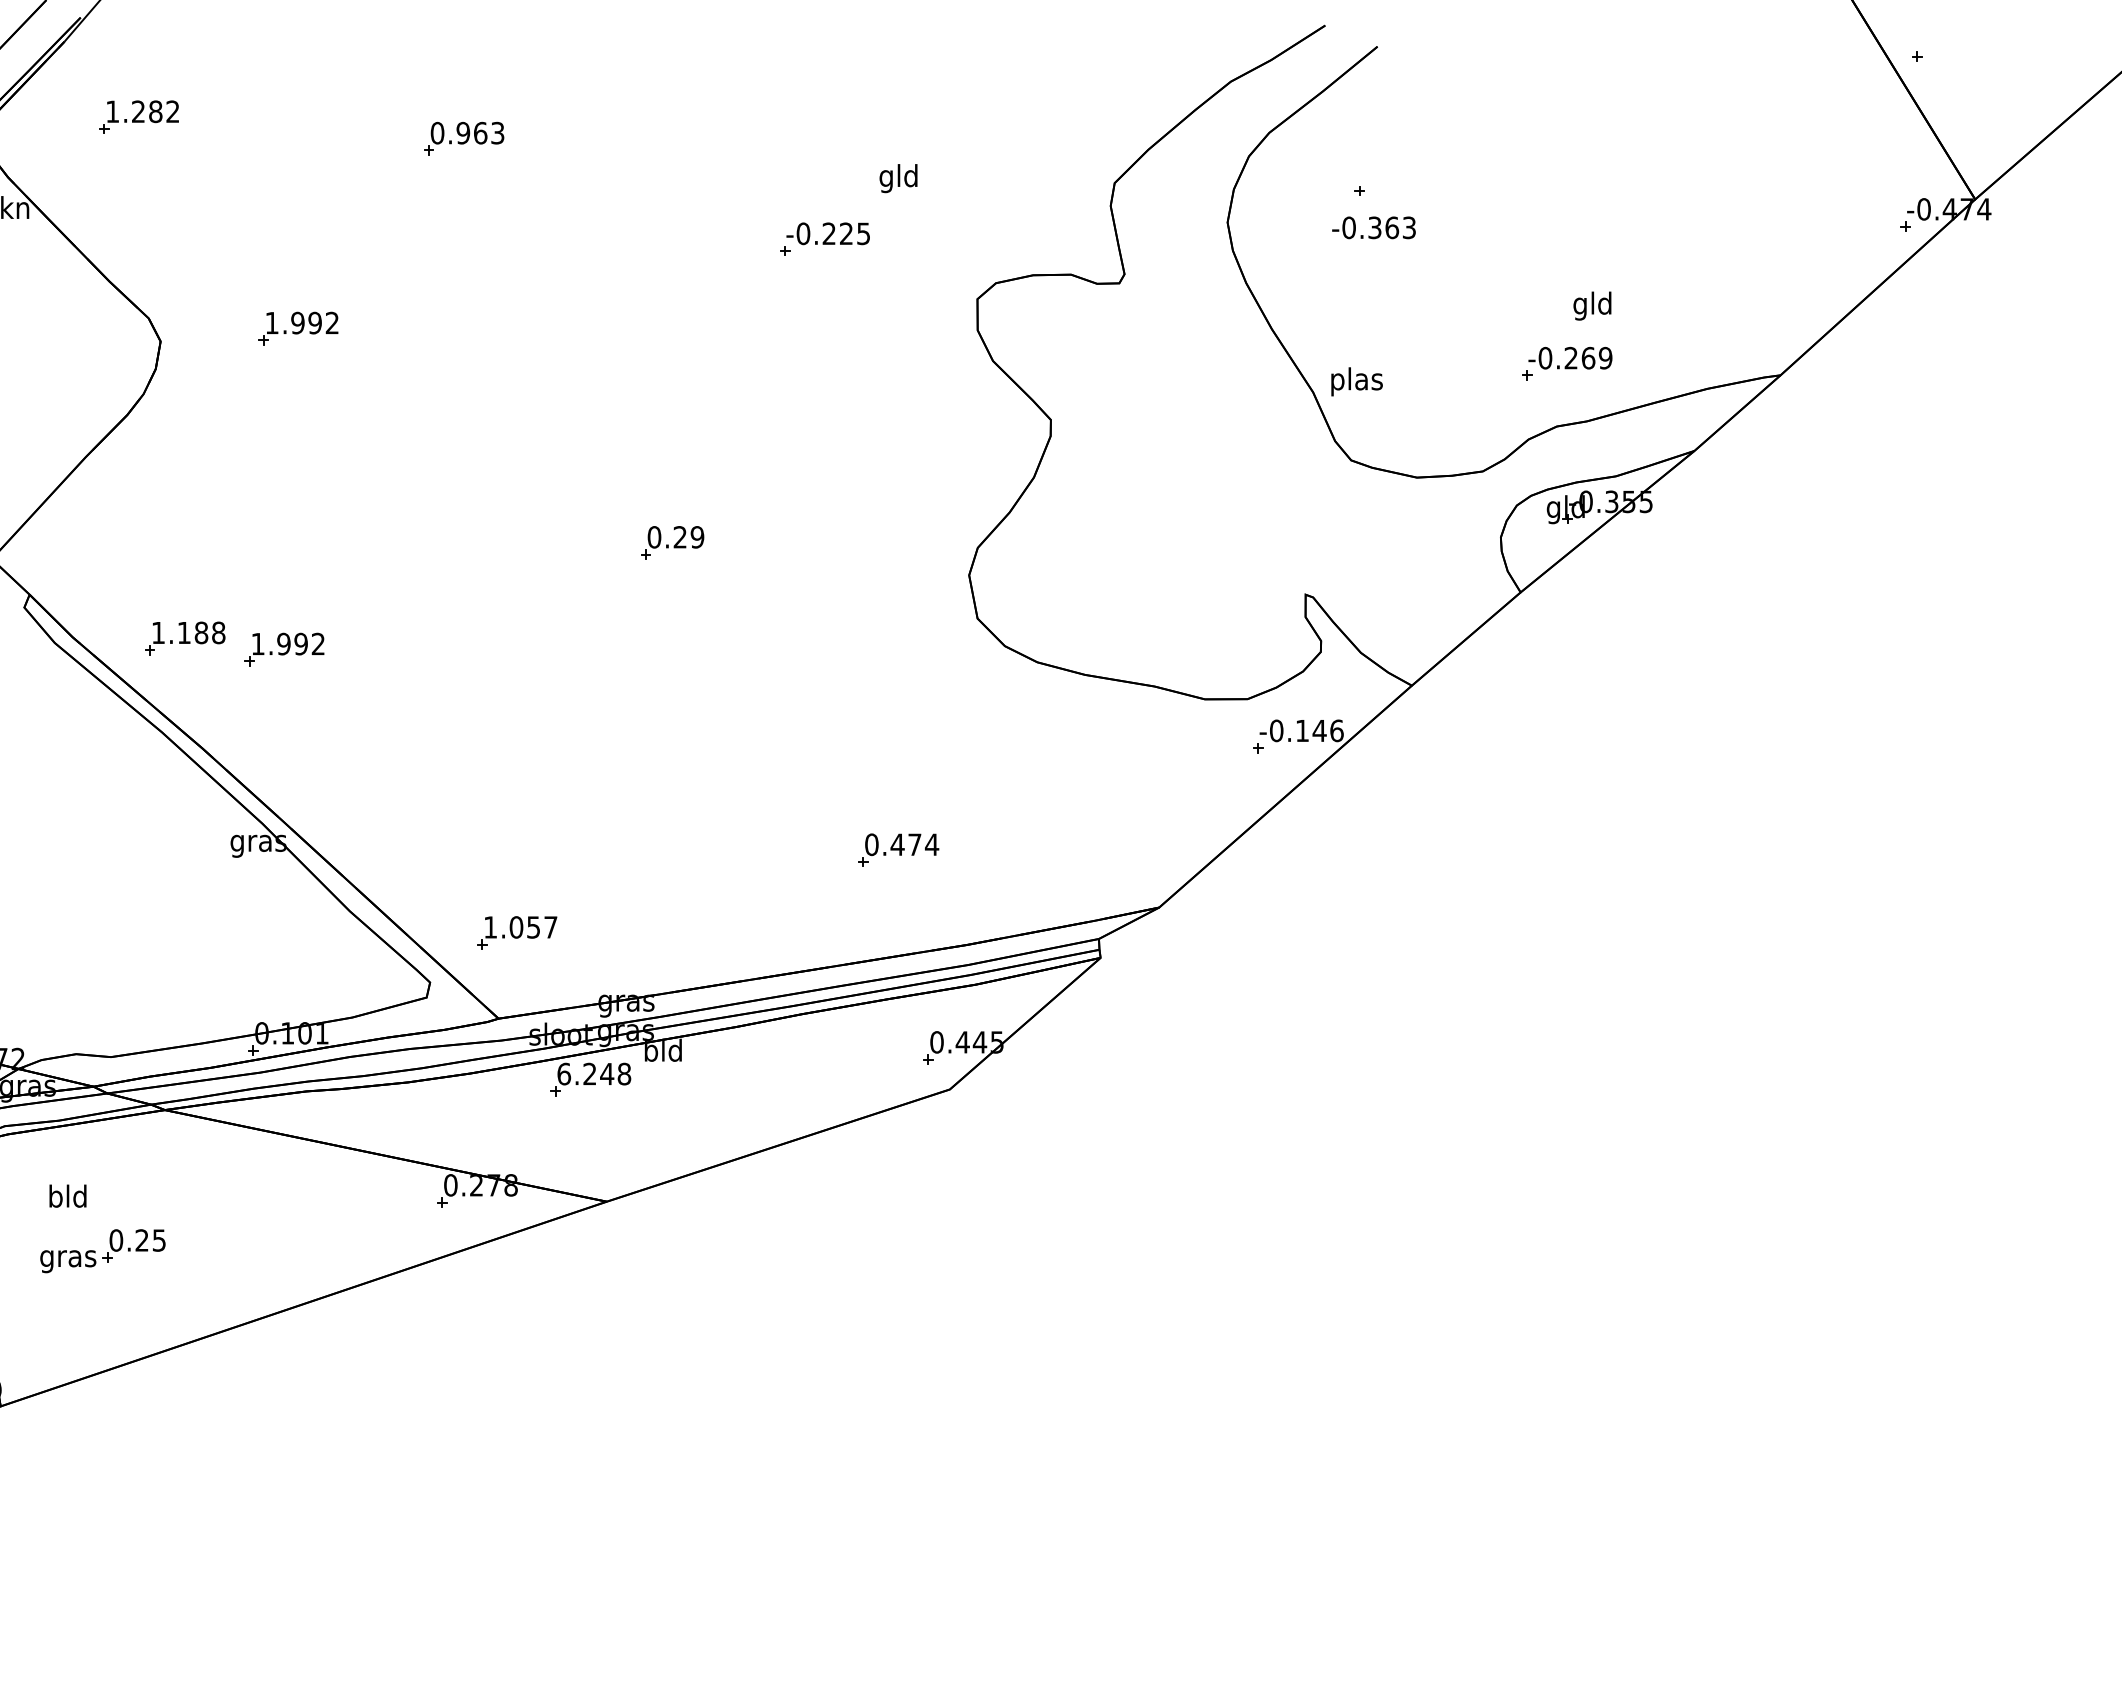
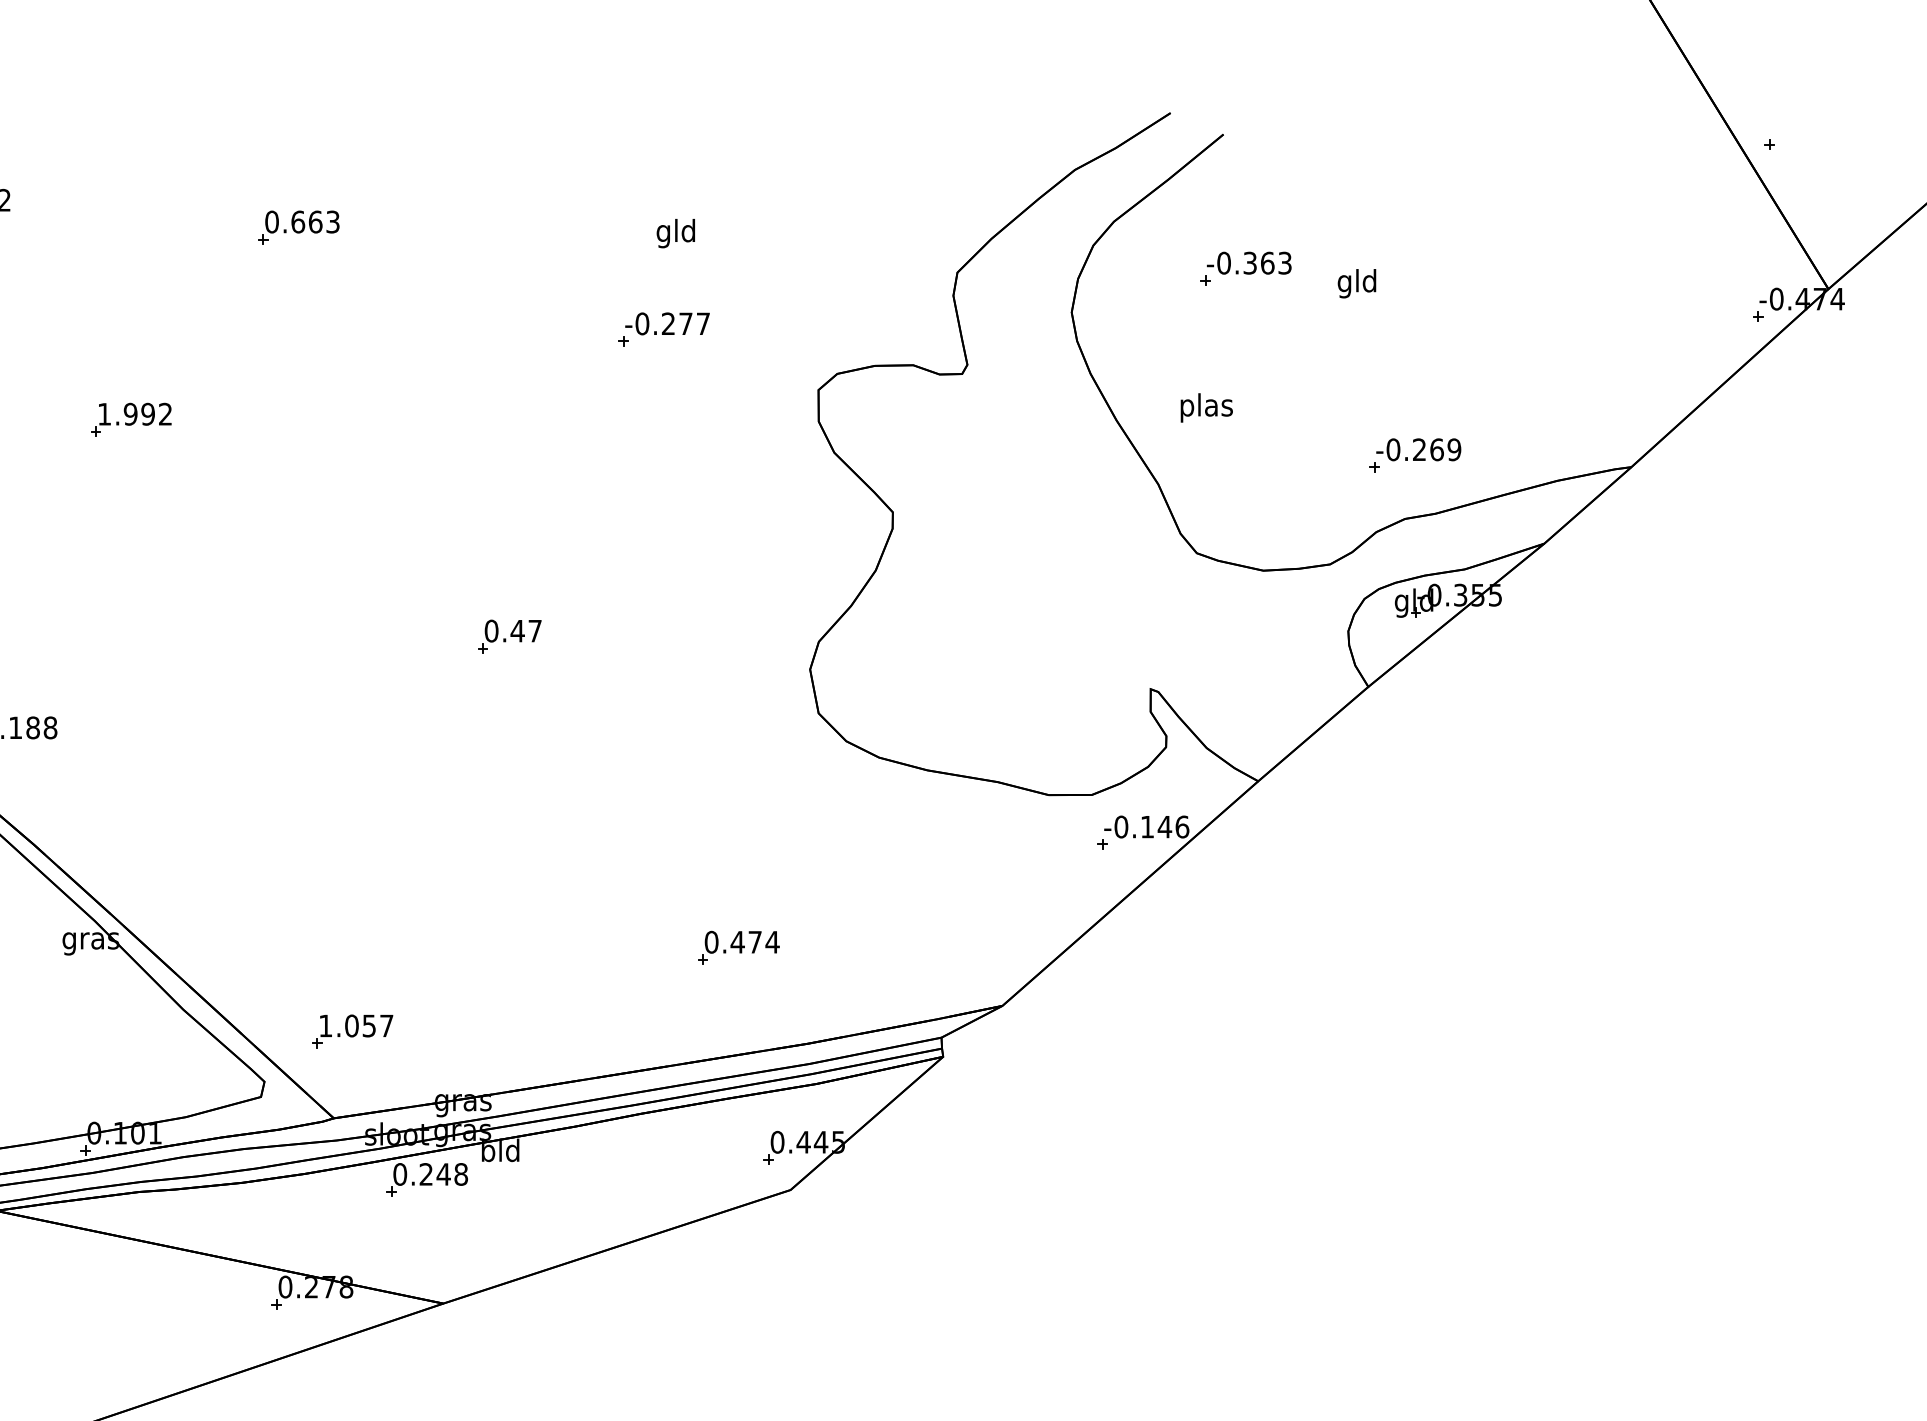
text: (463, 132) -> (298, 221), 0.963 -> 0.663
text: (898, 178) -> (675, 233), moved
text: (1373, 227) -> (1248, 262), moved
text: (854, 233) -> (694, 323), -0.225 -> -0.277
text: (1592, 305) -> (1357, 283), moved
text: (1356, 381) -> (1206, 407), moved
text: (688, 537) -> (526, 631), 0.29 -> 0.47
part: (284, 649) -> (117, 744), removed
text: (564, 1073) -> (400, 1173), 6.248 -> 0.248

